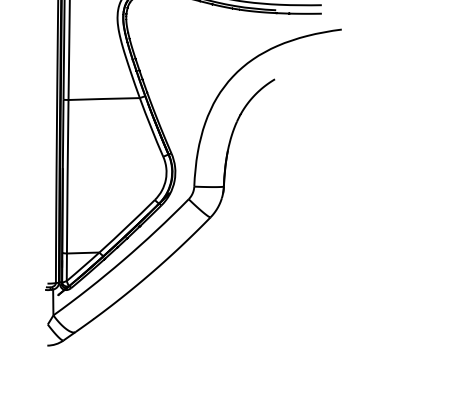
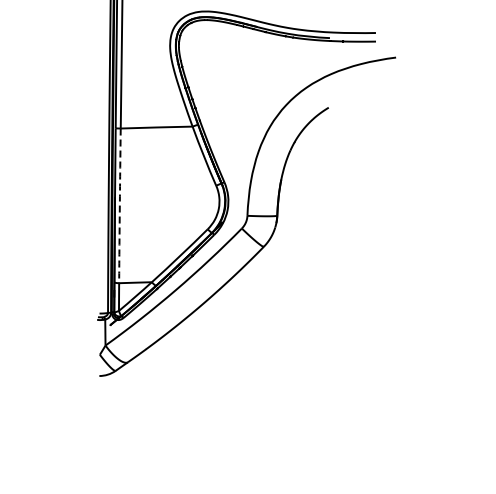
arc: (67, 176) -> (119, 205), solid -> dashed

